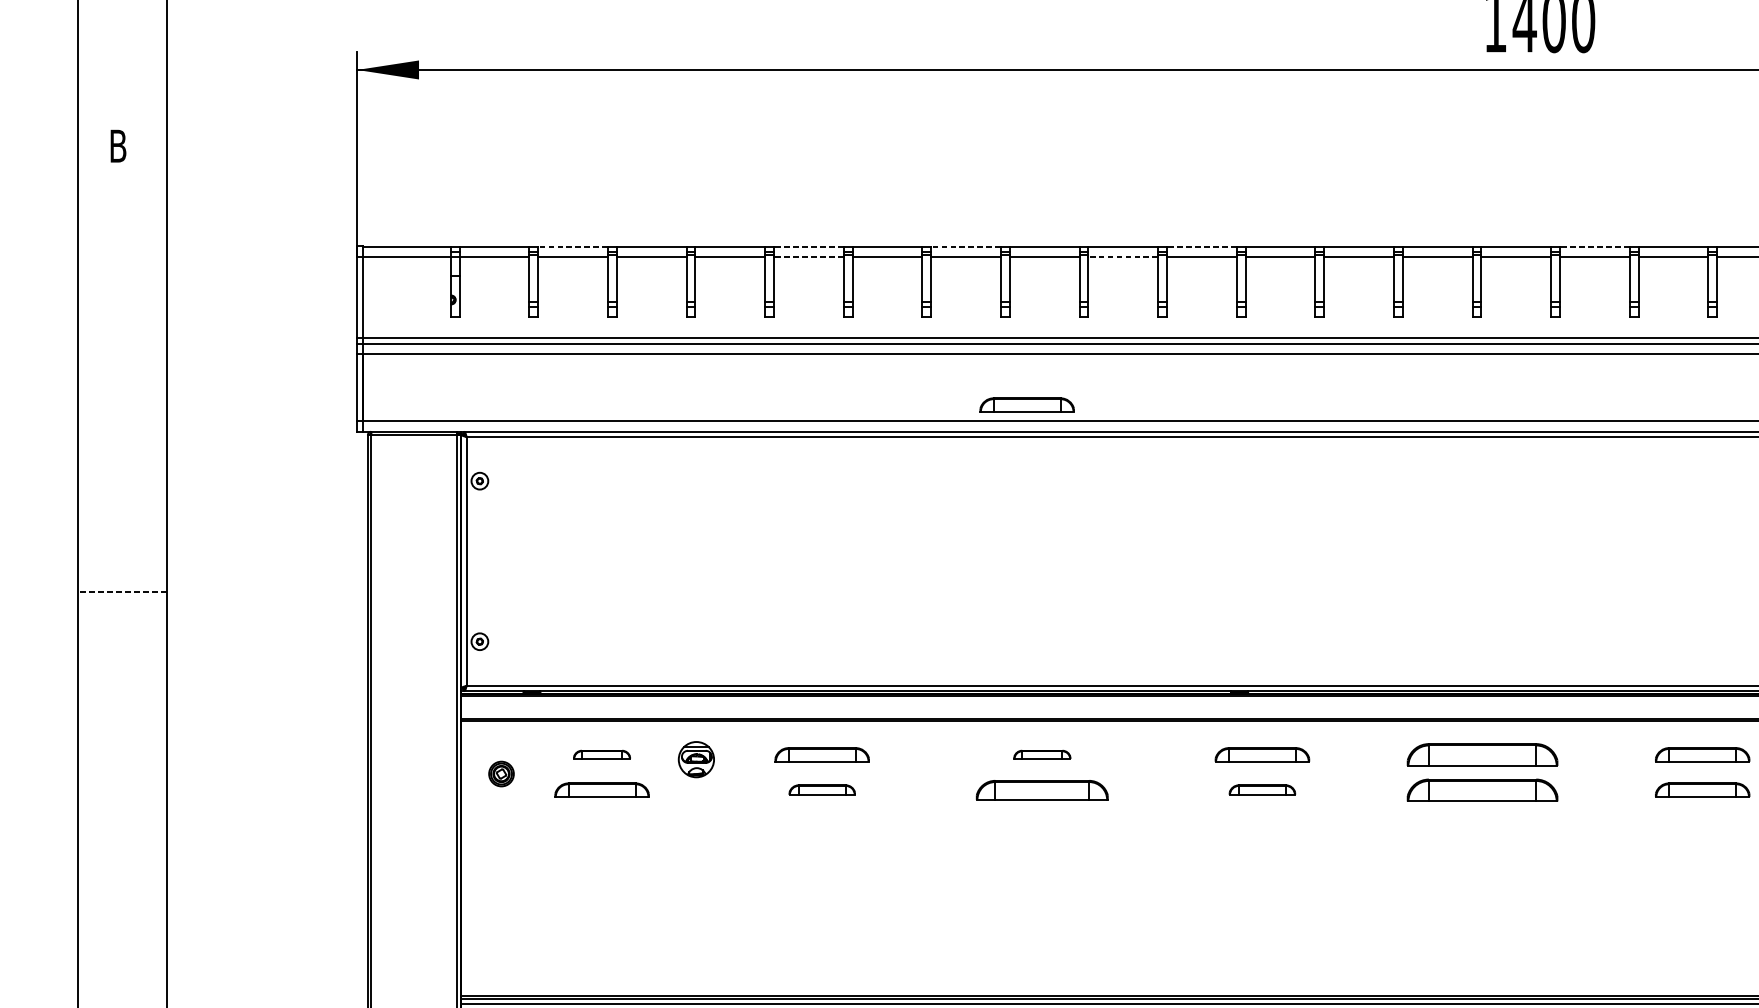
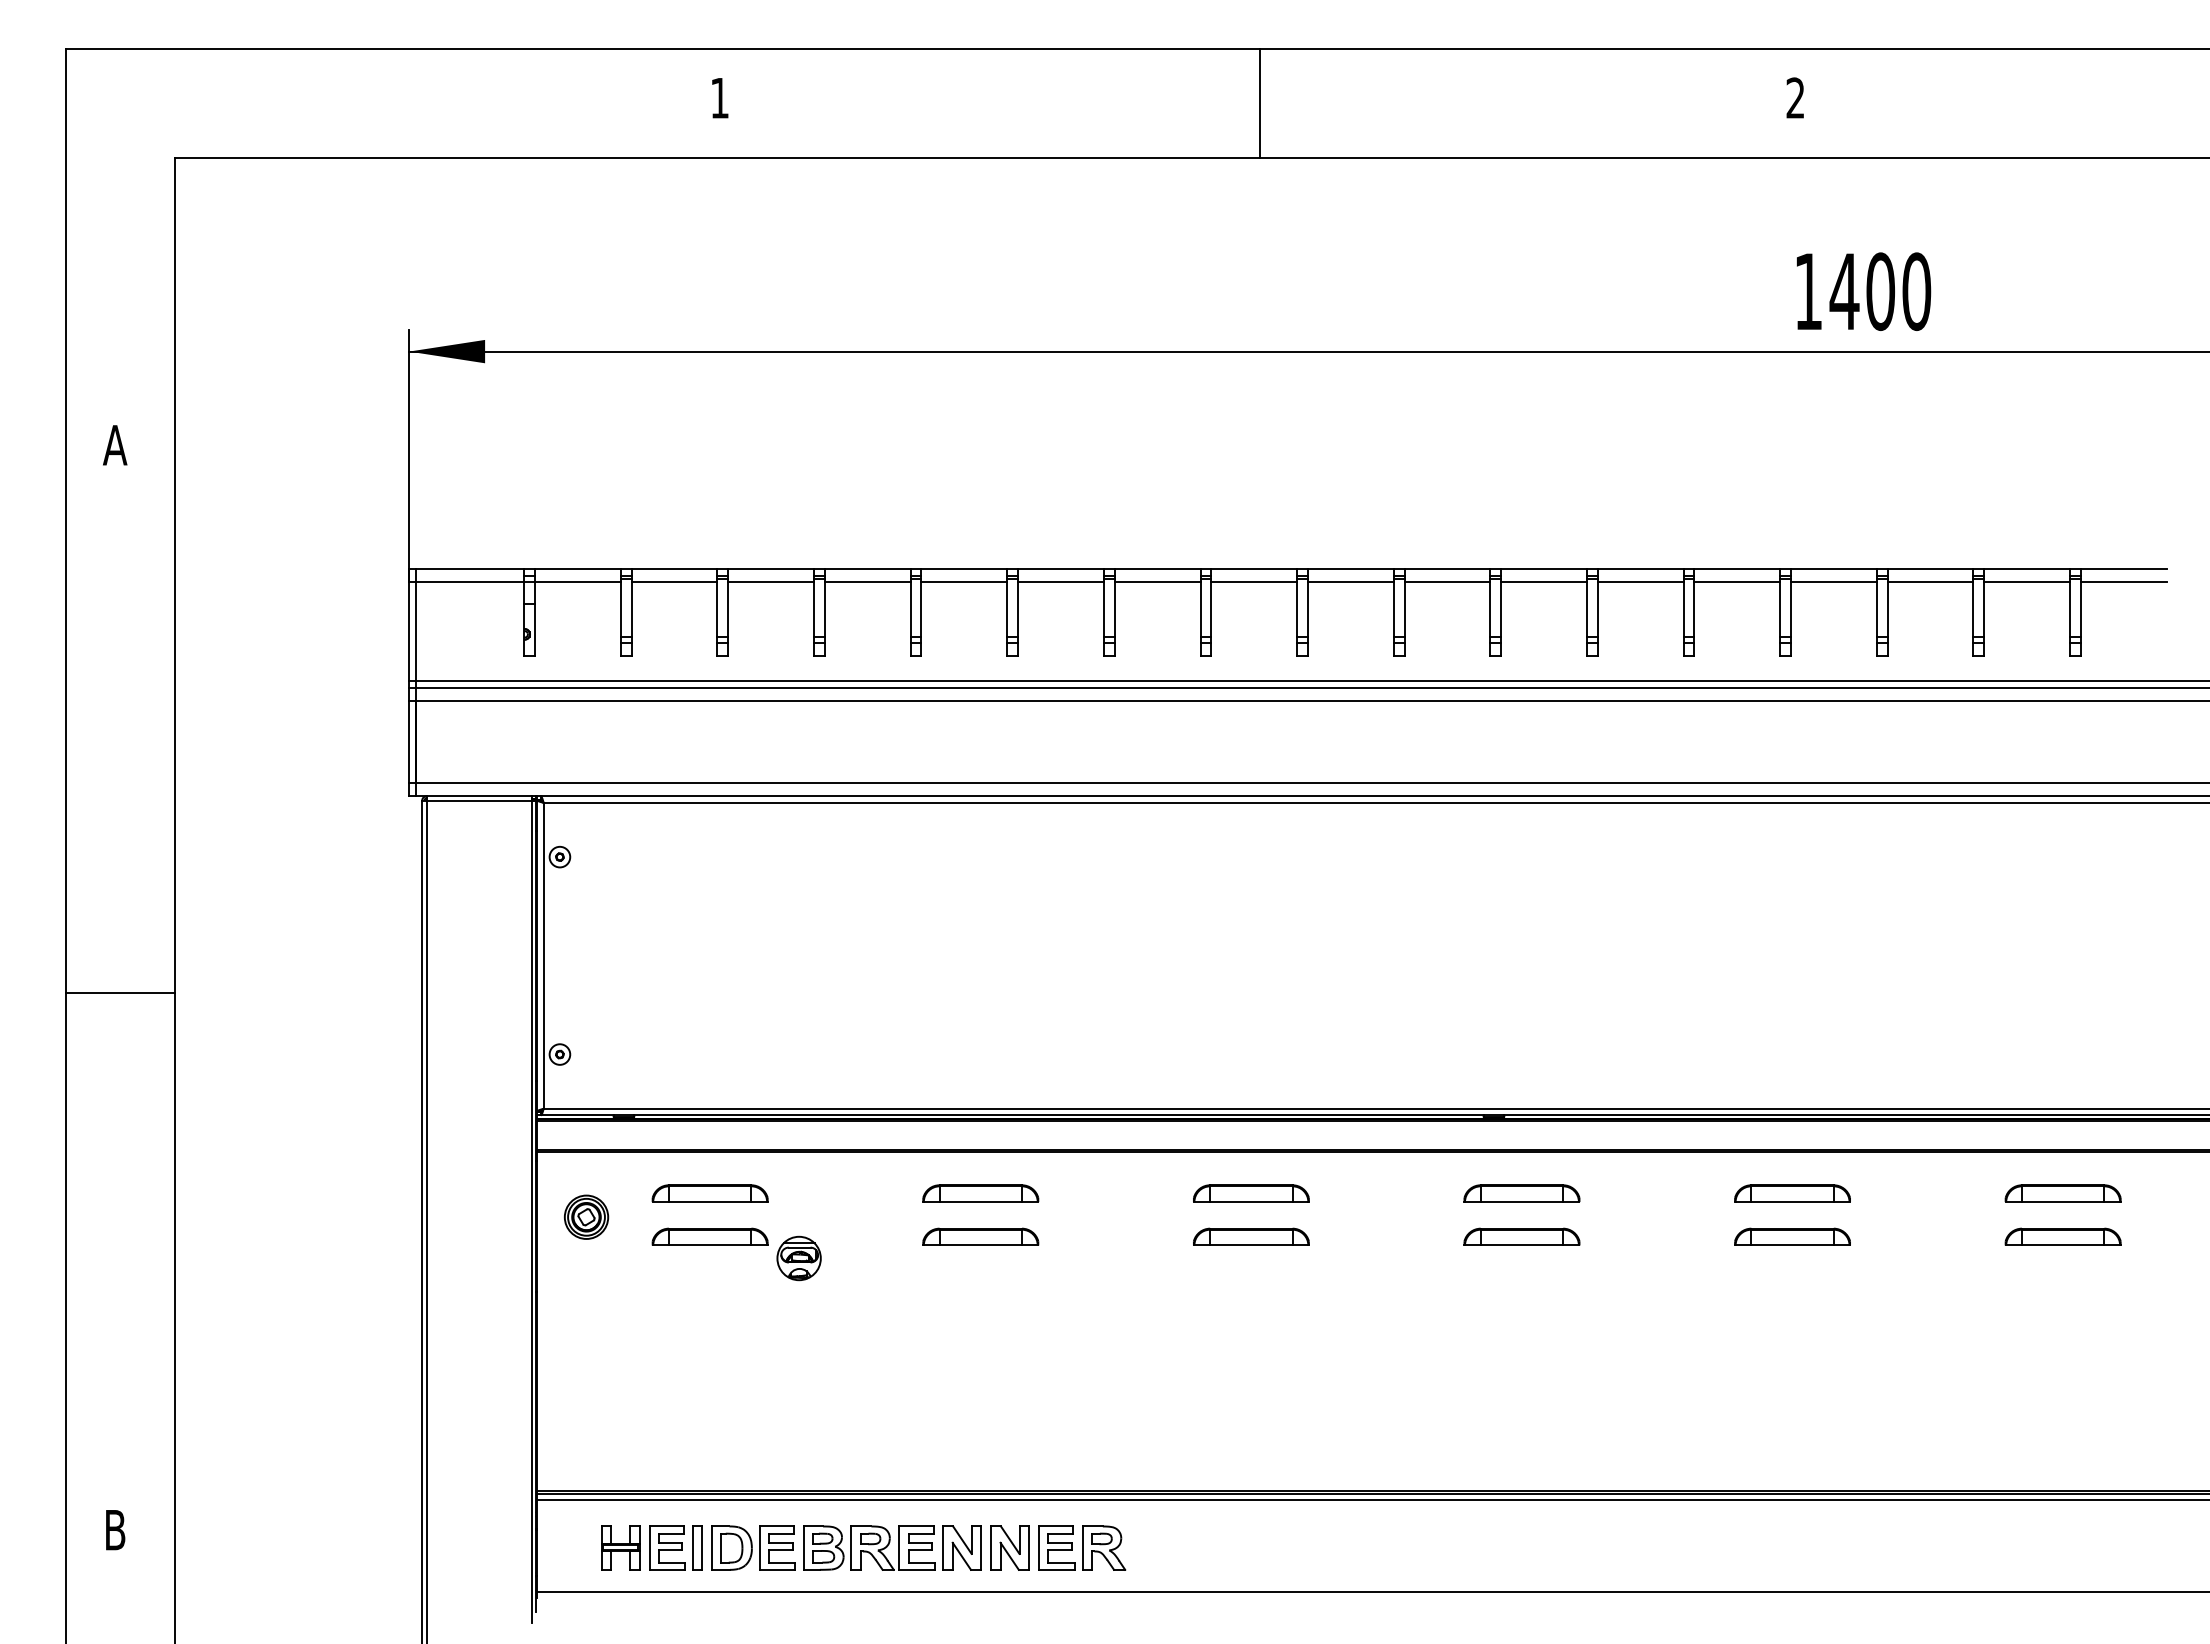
text: (118, 146) -> (115, 445), B -> A
line: (573, 247) -> (674, 569), dashed -> solid
line: (808, 247) -> (964, 569), dashed -> solid
line: (965, 247) -> (1157, 569), dashed -> solid
line: (1201, 247) -> (1447, 569), dashed -> solid
line: (1594, 247) -> (1930, 569), dashed -> solid
line: (808, 257) -> (964, 582), dashed -> solid
line: (1122, 257) -> (1350, 582), dashed -> solid
part: (1026, 405) -> (1232, 763), removed
line: (122, 591) -> (120, 992), dashed -> solid
part: (601, 754) -> (709, 1193), size x1.67
part: (1042, 754) -> (1251, 1193), size x1.67
part: (1482, 754) -> (1792, 1193), size x0.62
part: (695, 759) -> (798, 1258), moved
part: (501, 773) -> (586, 1216), size x1.43
part: (821, 789) -> (980, 1236), size x1.43
part: (1042, 789) -> (1251, 1236), size x0.71
part: (1262, 789) -> (1521, 1236), size x1.43
part: (1482, 789) -> (1792, 1236), size x0.62

